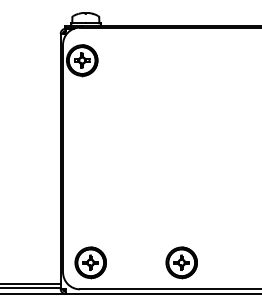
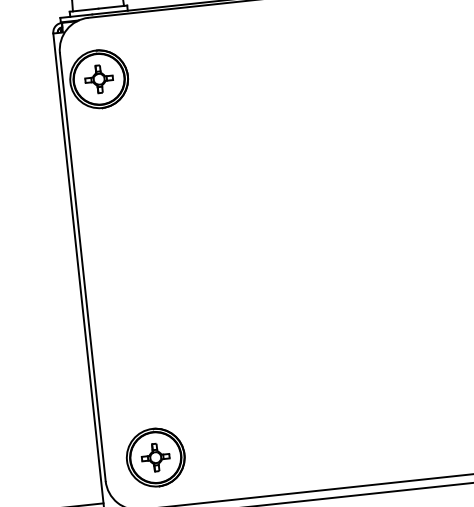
part: (181, 262) -> (326, 438), removed

